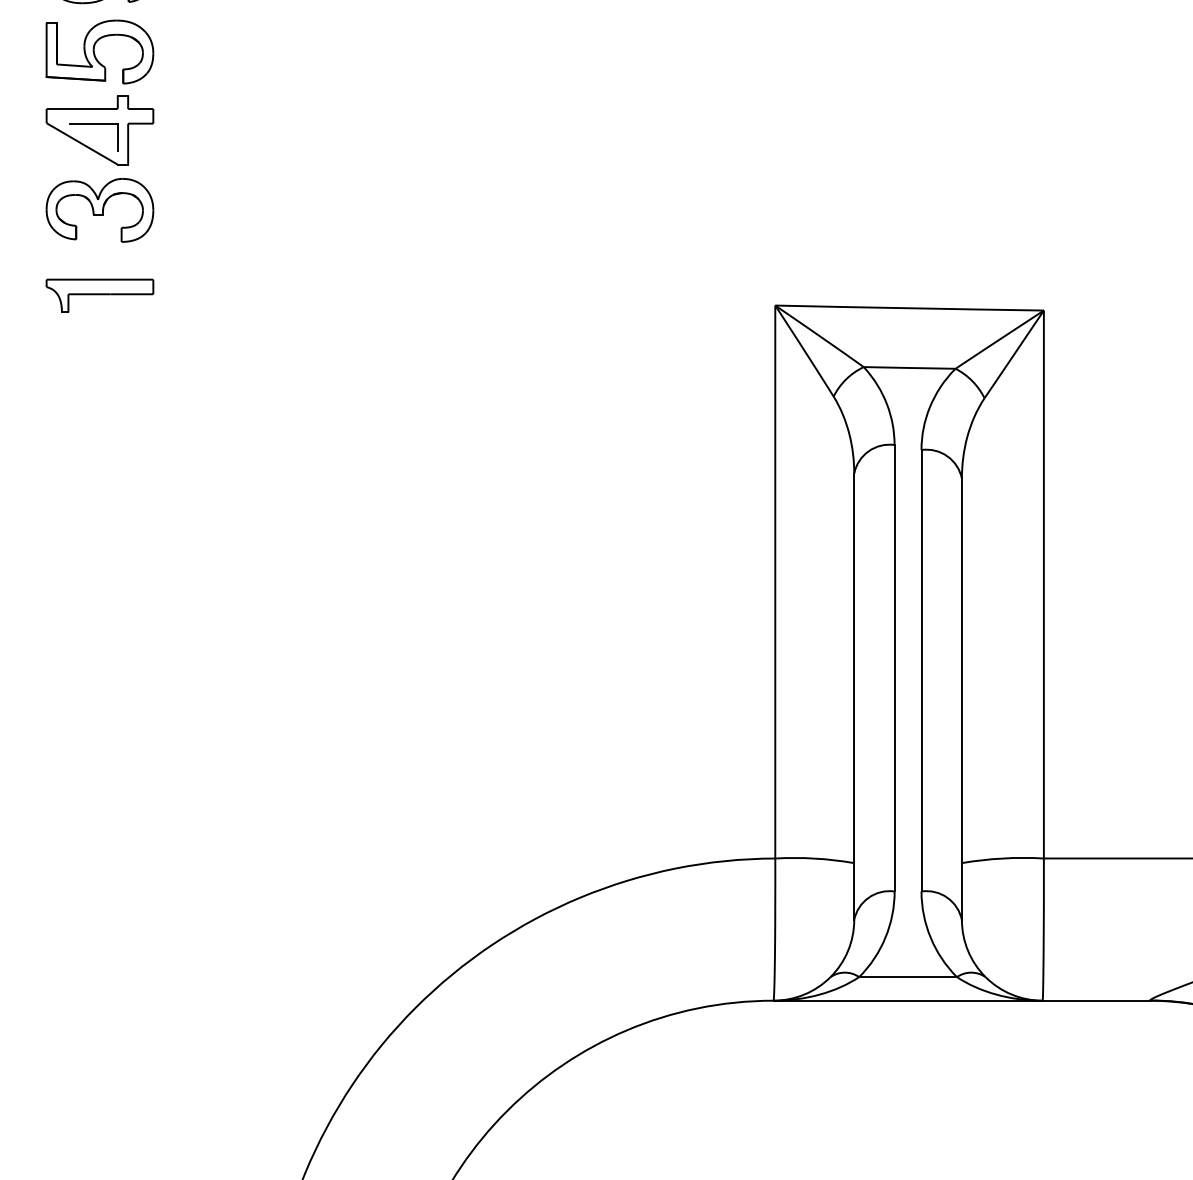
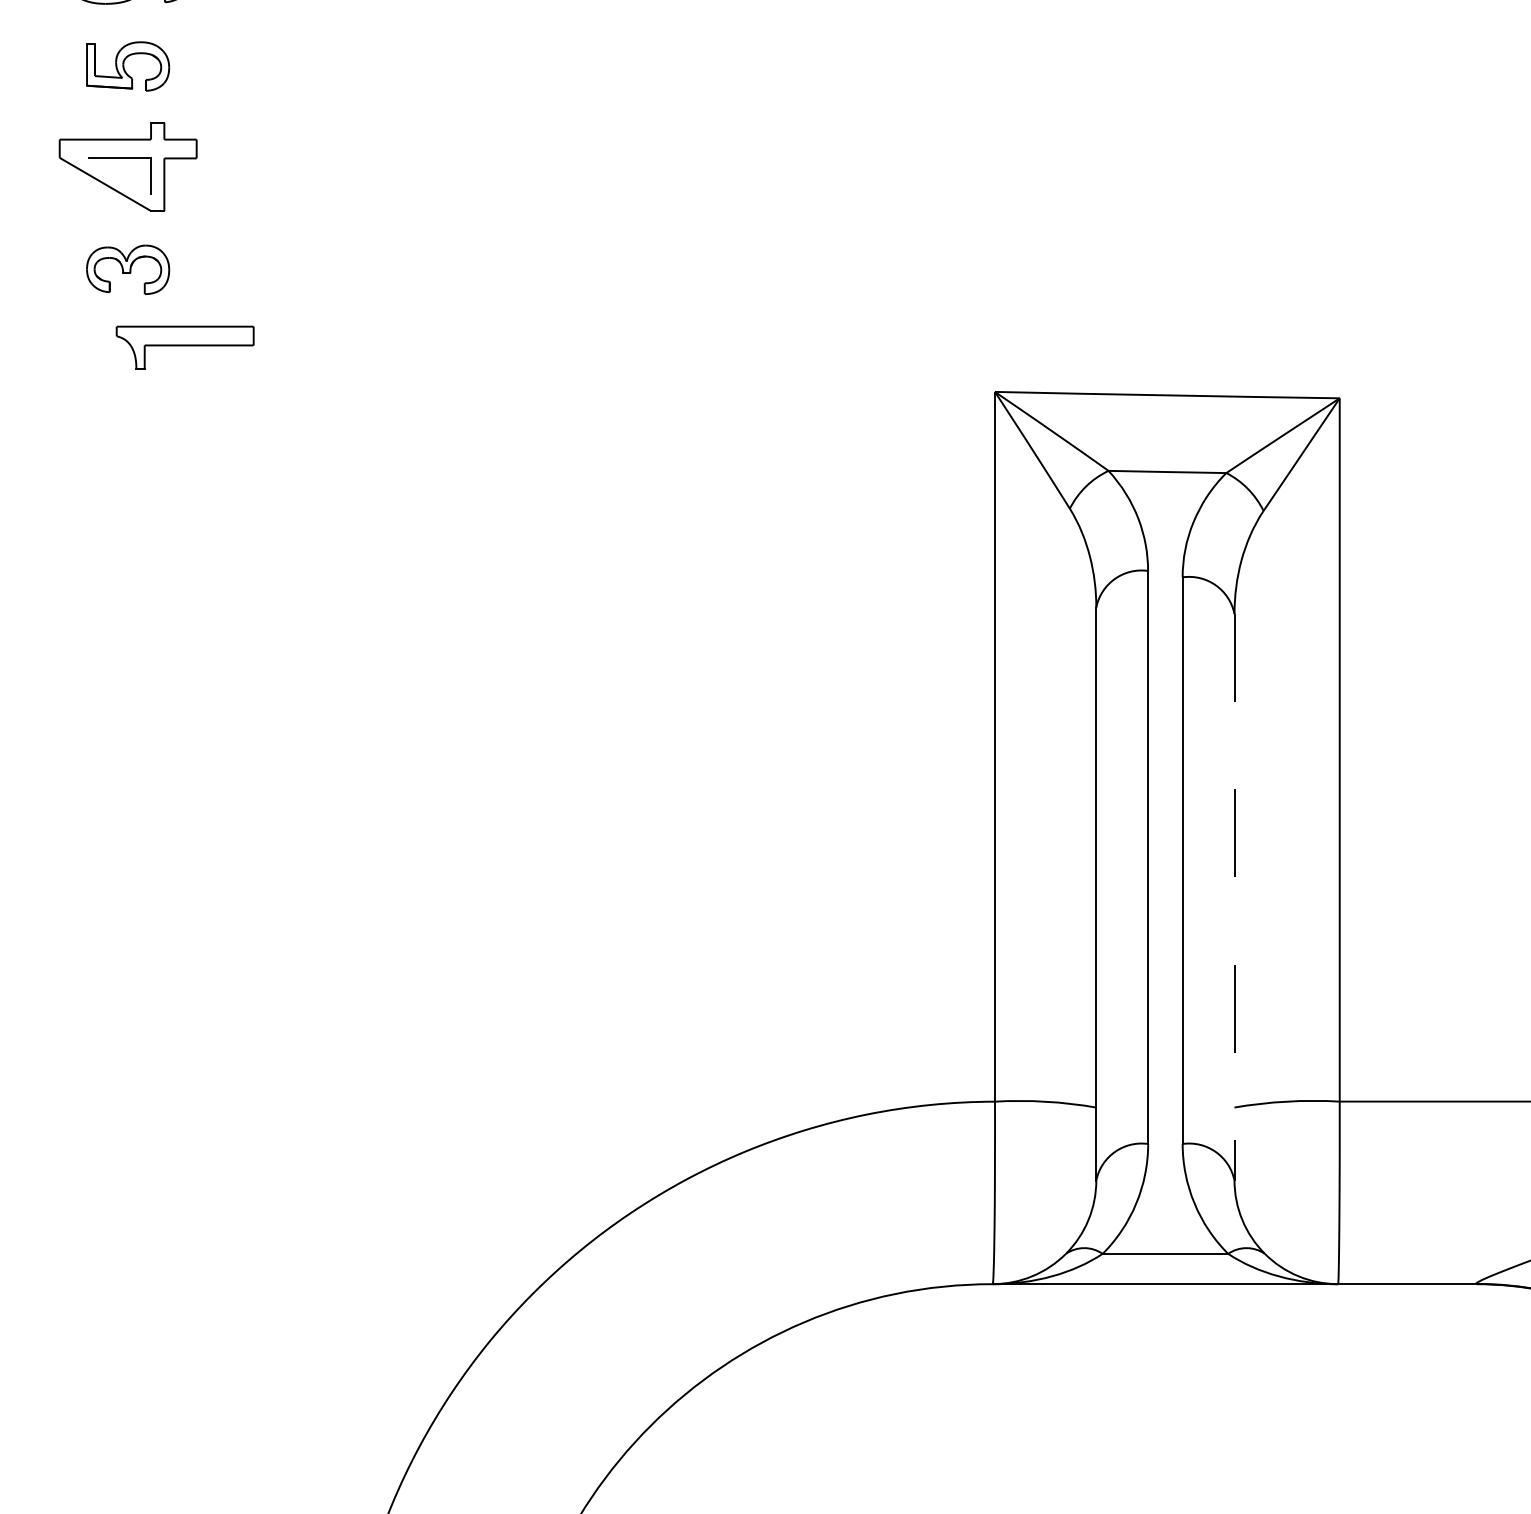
part: (99, 52) -> (127, 66), size x0.6
part: (99, 210) -> (127, 269), size x0.6
part: (99, 295) -> (184, 347), moved
line: (961, 699) -> (1234, 897), solid -> dashed

